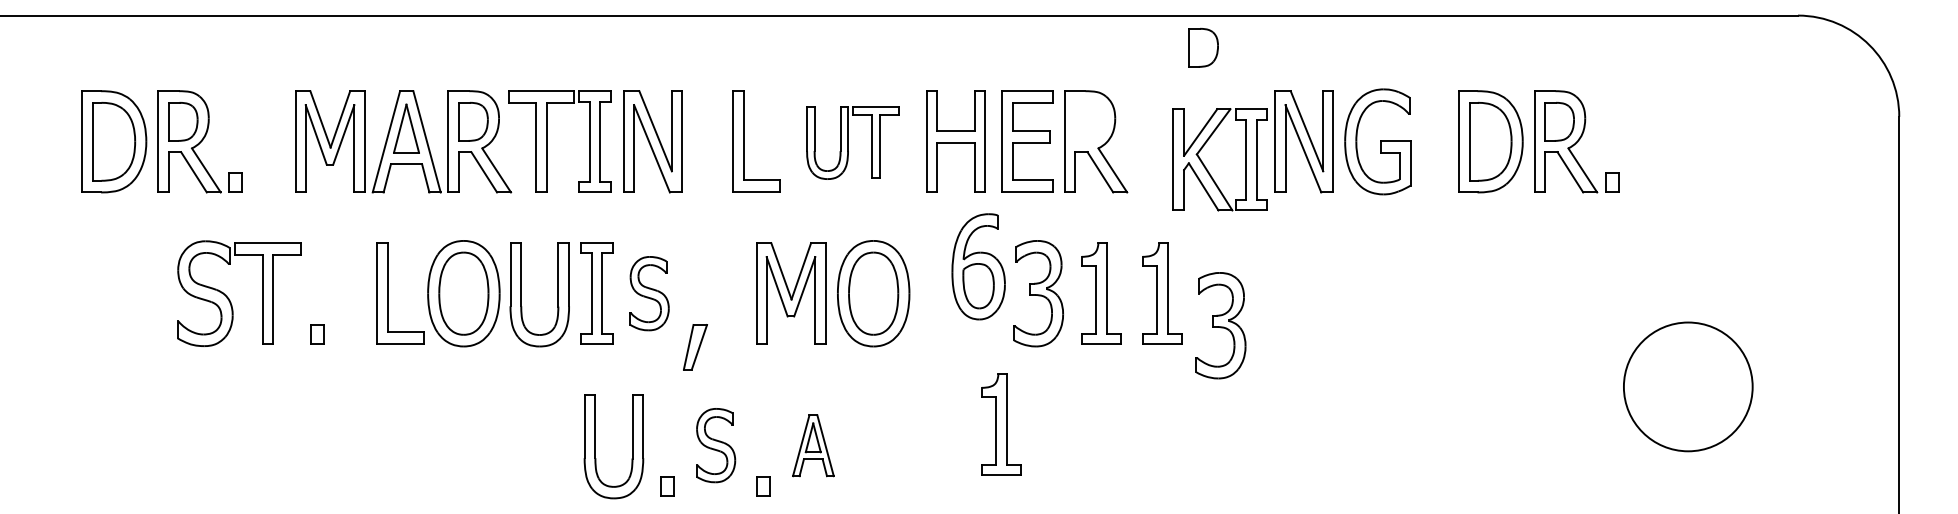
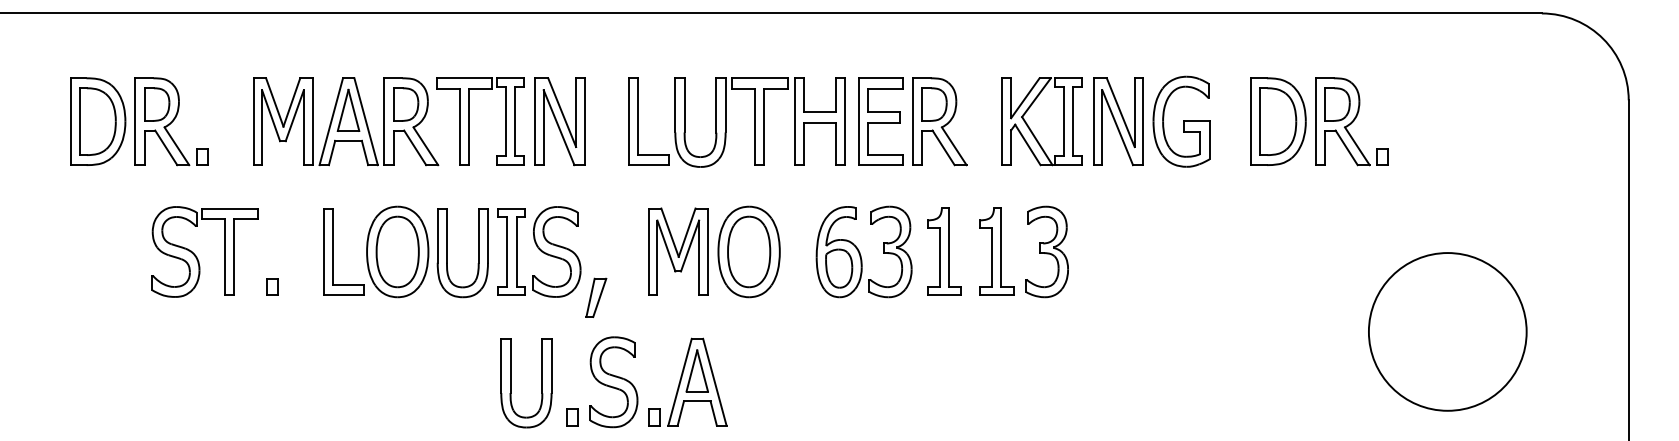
part: (1203, 47) -> (934, 104), moved
part: (852, 142) -> (731, 122), size x1.43
part: (1205, 165) -> (1029, 126), moved
part: (978, 266) -> (839, 251), moved
part: (649, 293) -> (556, 251), size x1.43
part: (1220, 325) -> (1046, 251), moved
circle: (1688, 386) -> (1447, 331), size x1.43
part: (1001, 424) -> (858, 364), removed
part: (715, 445) -> (613, 382), size x1.43
part: (813, 445) -> (697, 382), size x1.67

